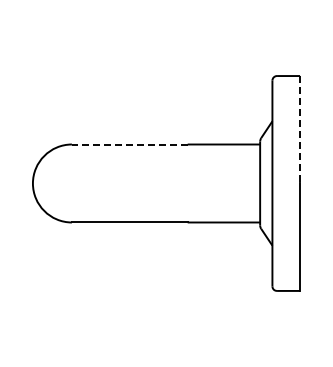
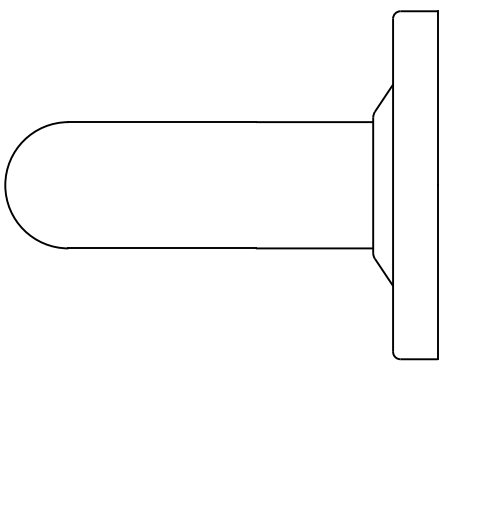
line: (300, 129) -> (438, 97), dashed -> solid
line: (129, 144) -> (161, 122), dashed -> solid

